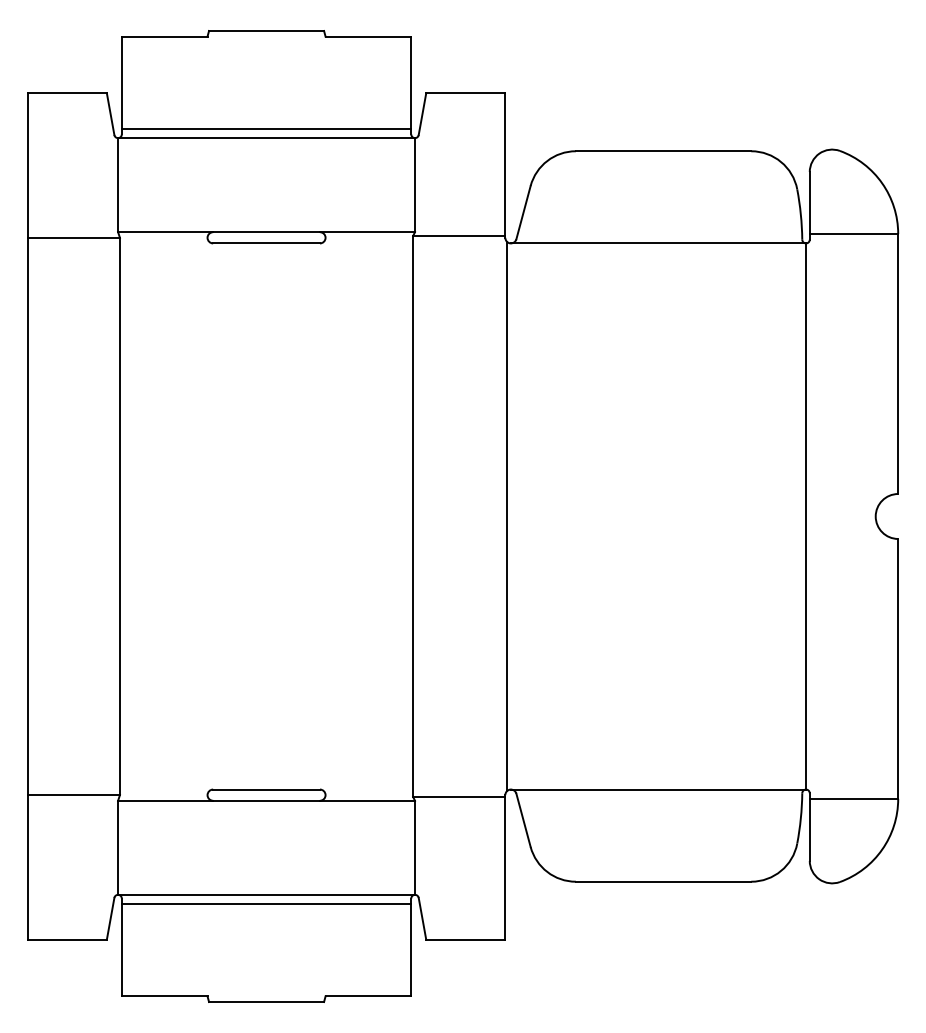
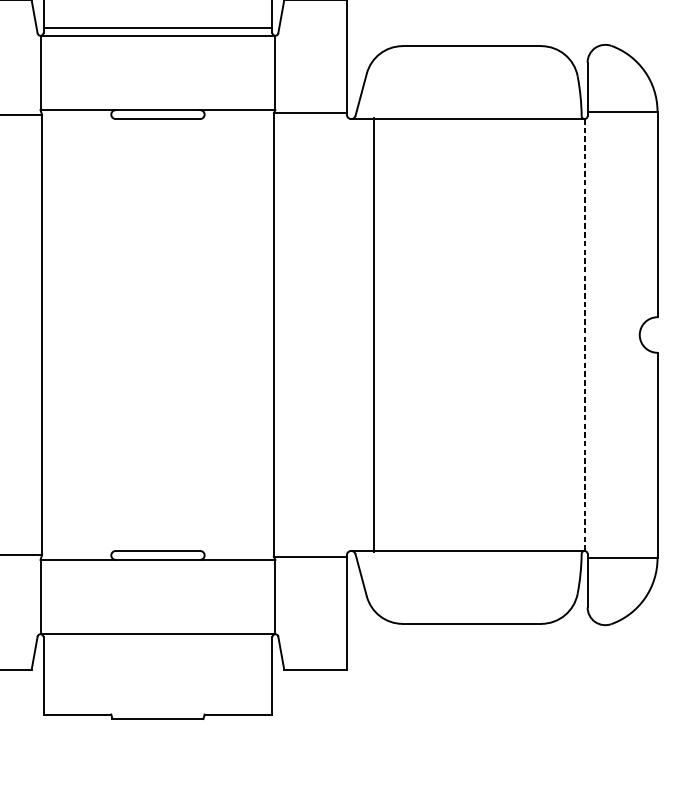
line: (507, 516) -> (373, 335), moved
line: (806, 516) -> (585, 335), solid -> dashed
line: (266, 904) -> (157, 641), removed

